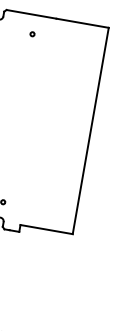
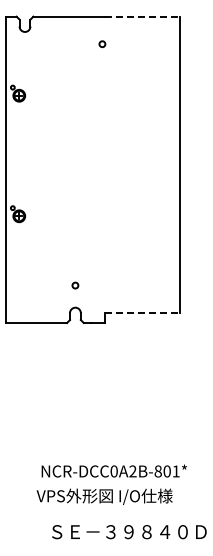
line: (82, 23) -> (142, 16), solid -> dashed
circle: (32, 34) -> (102, 44), moved
line: (46, 229) -> (142, 313), solid -> dashed

